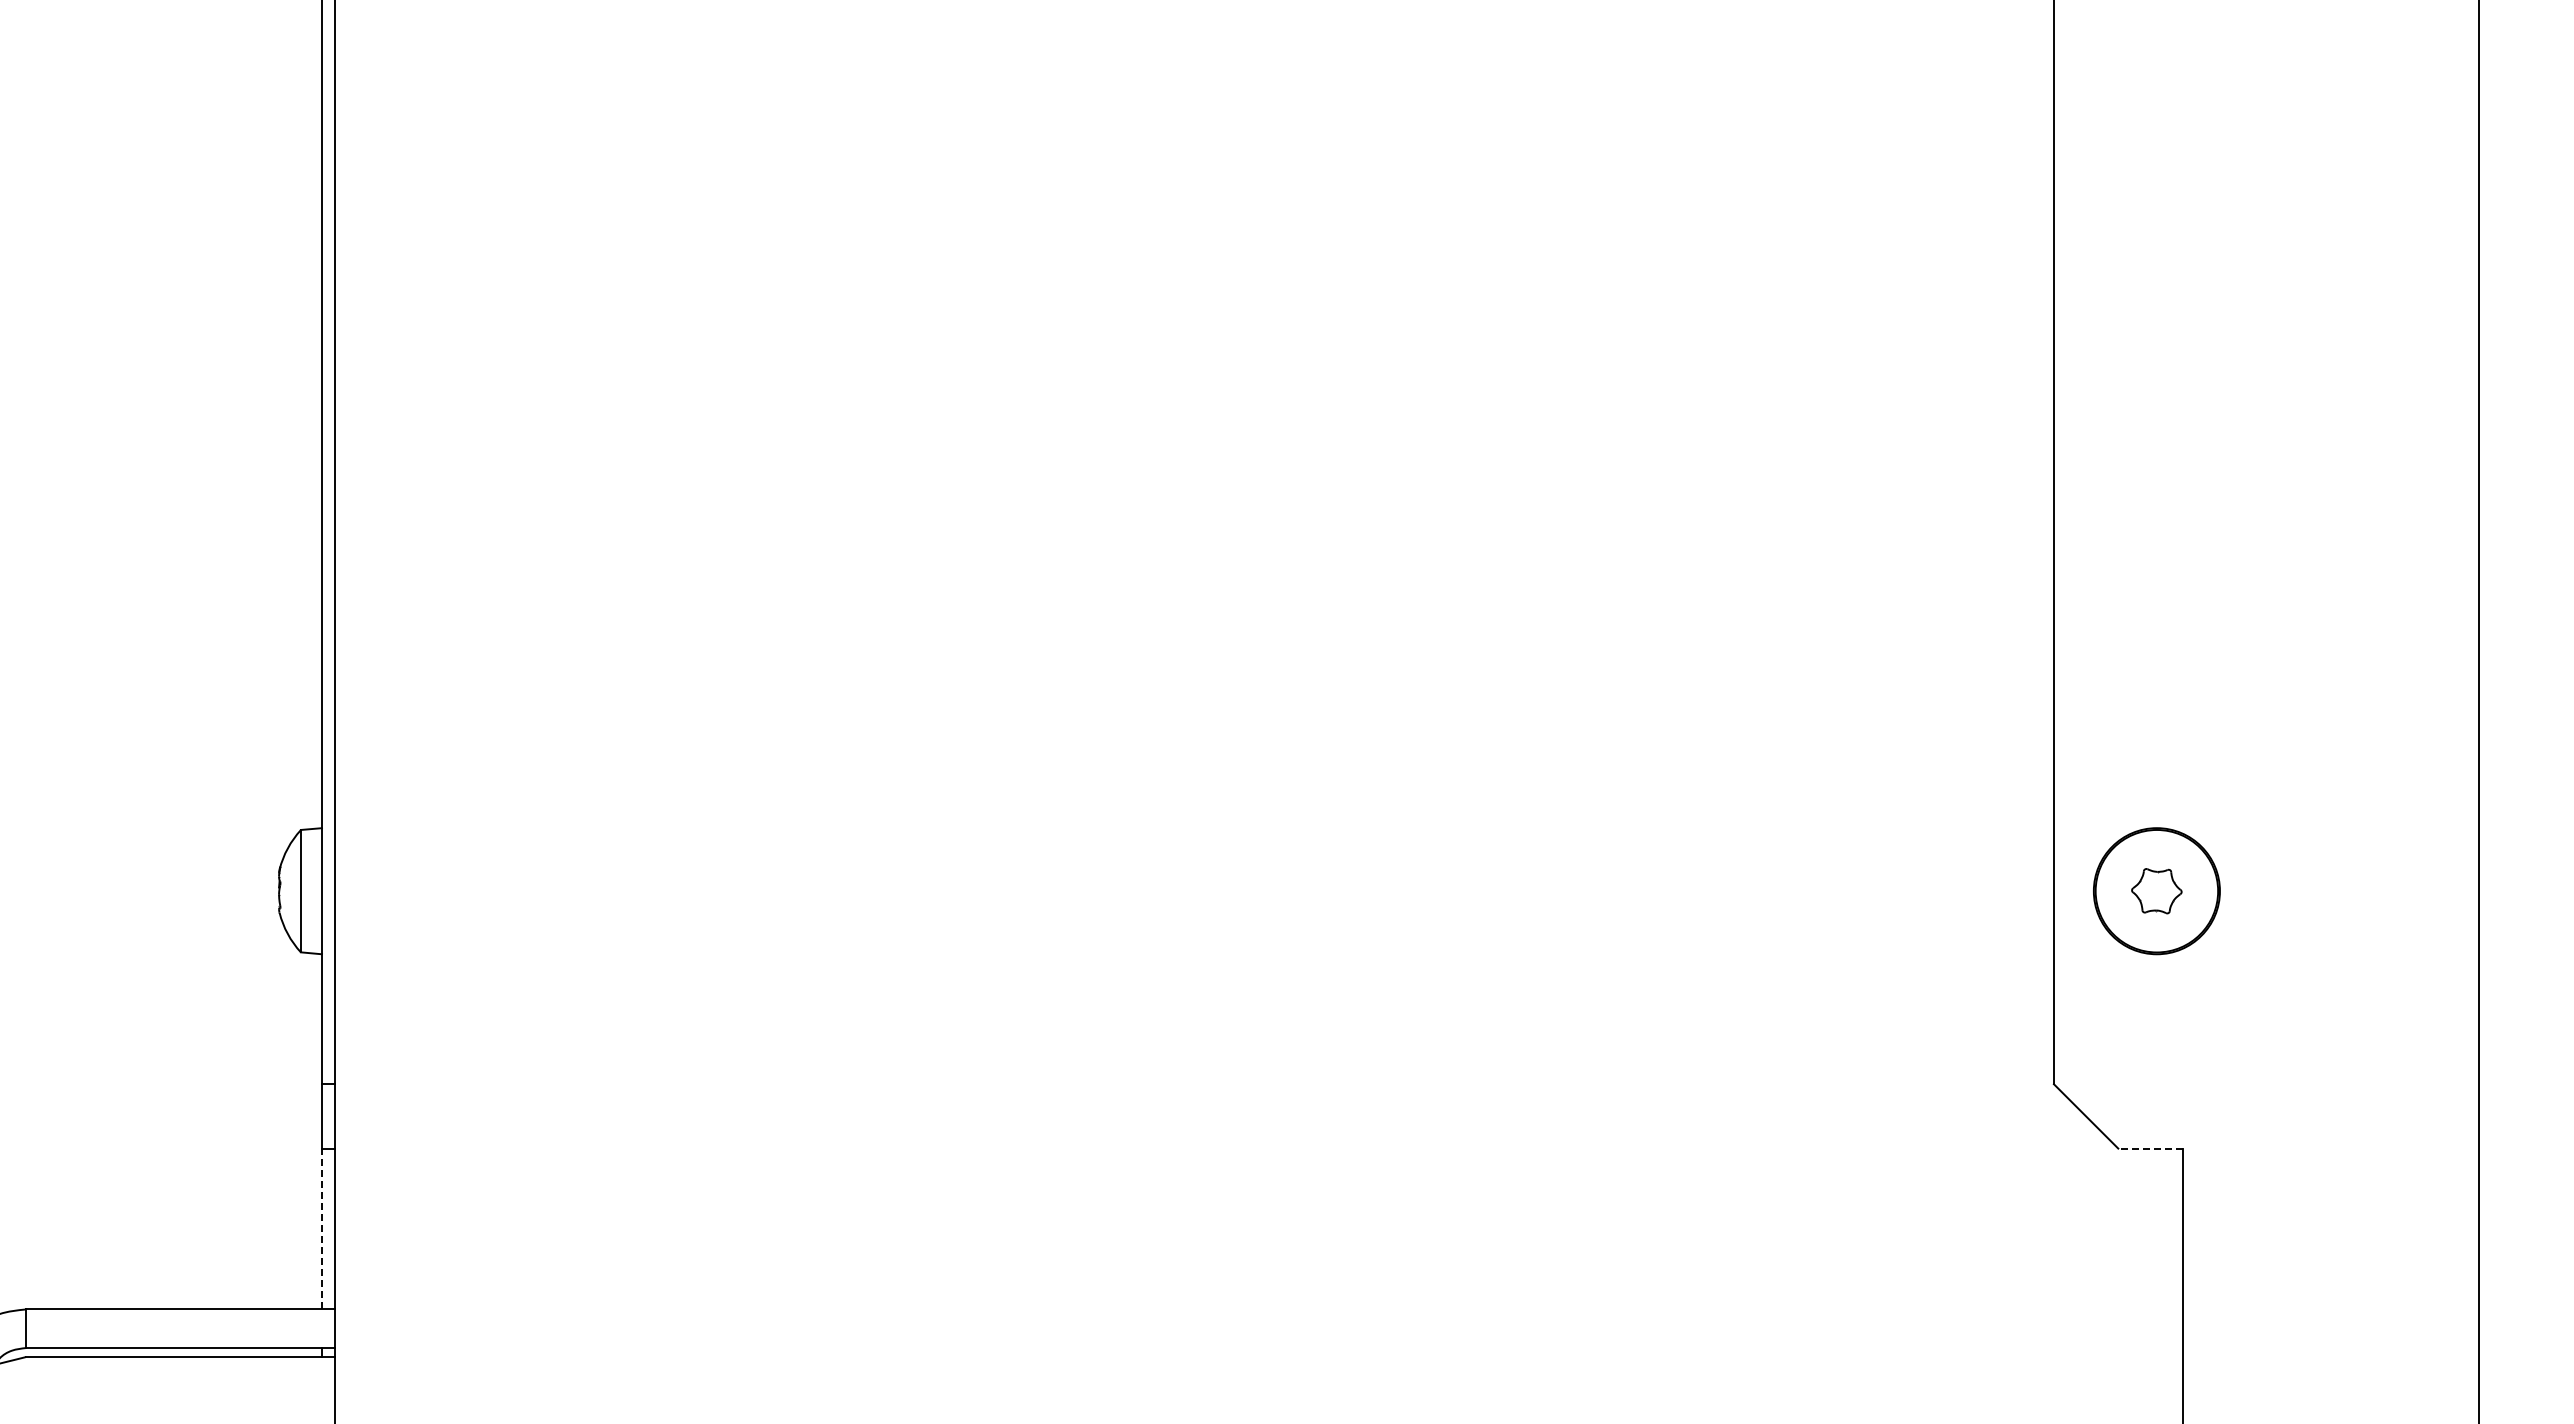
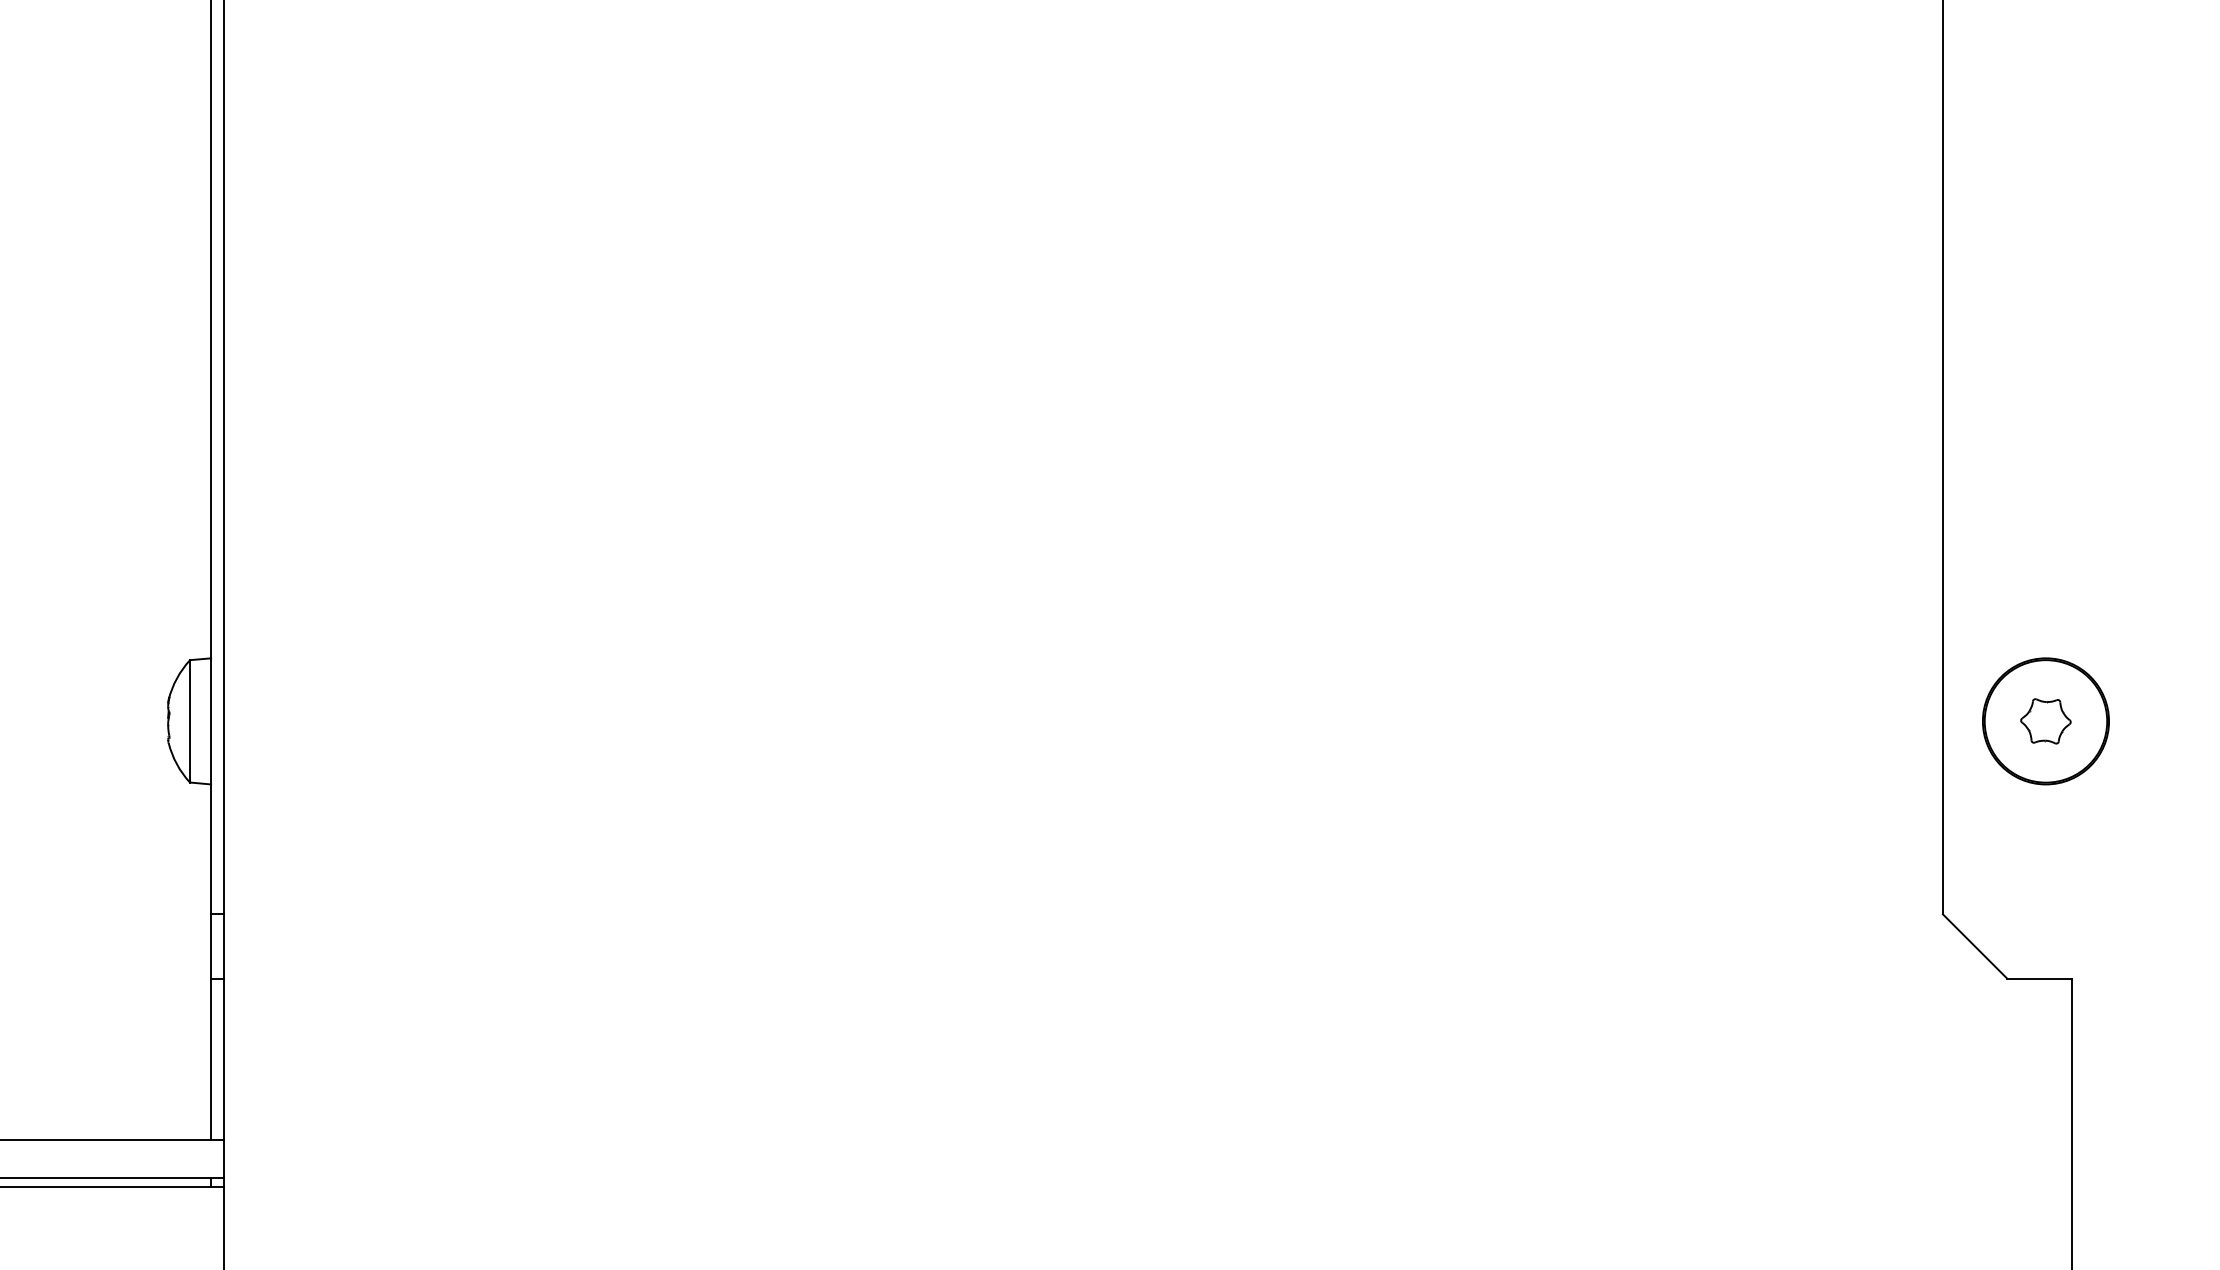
line: (2149, 1148) -> (2038, 978), dashed -> solid
line: (322, 1228) -> (211, 1058), dashed -> solid

